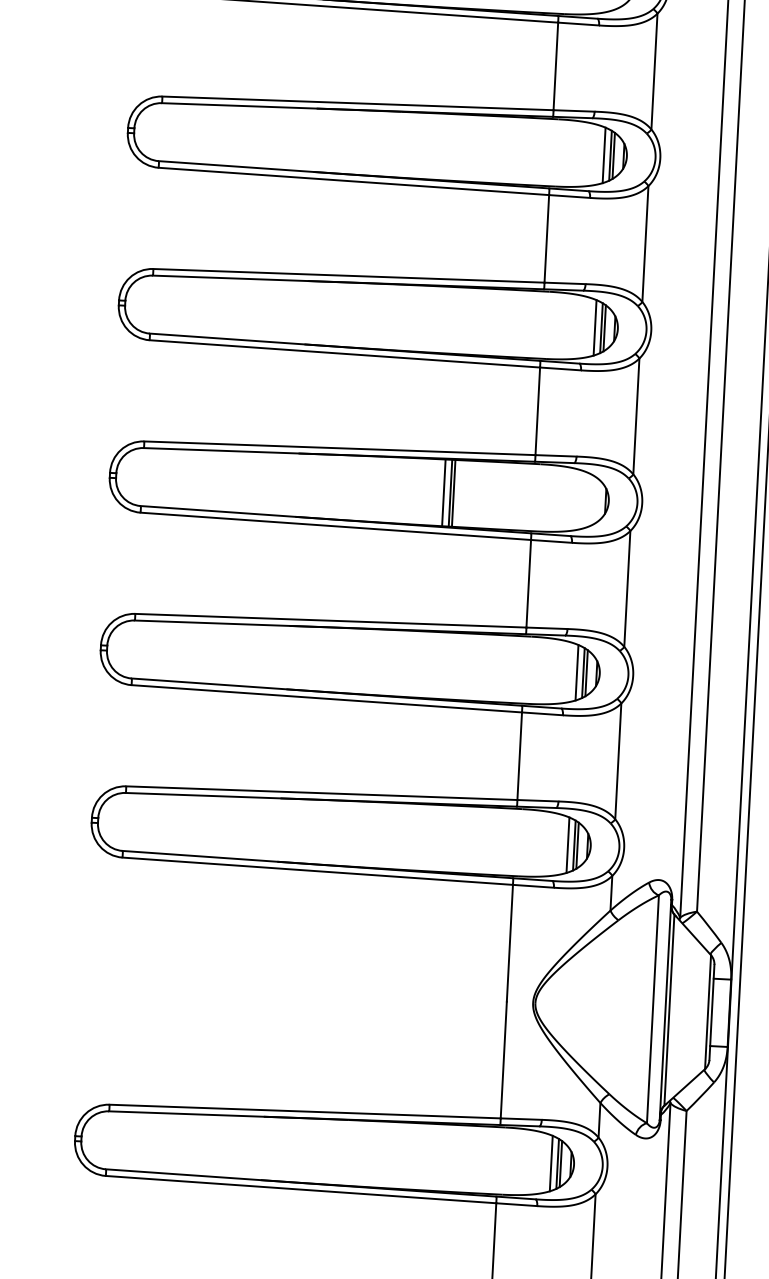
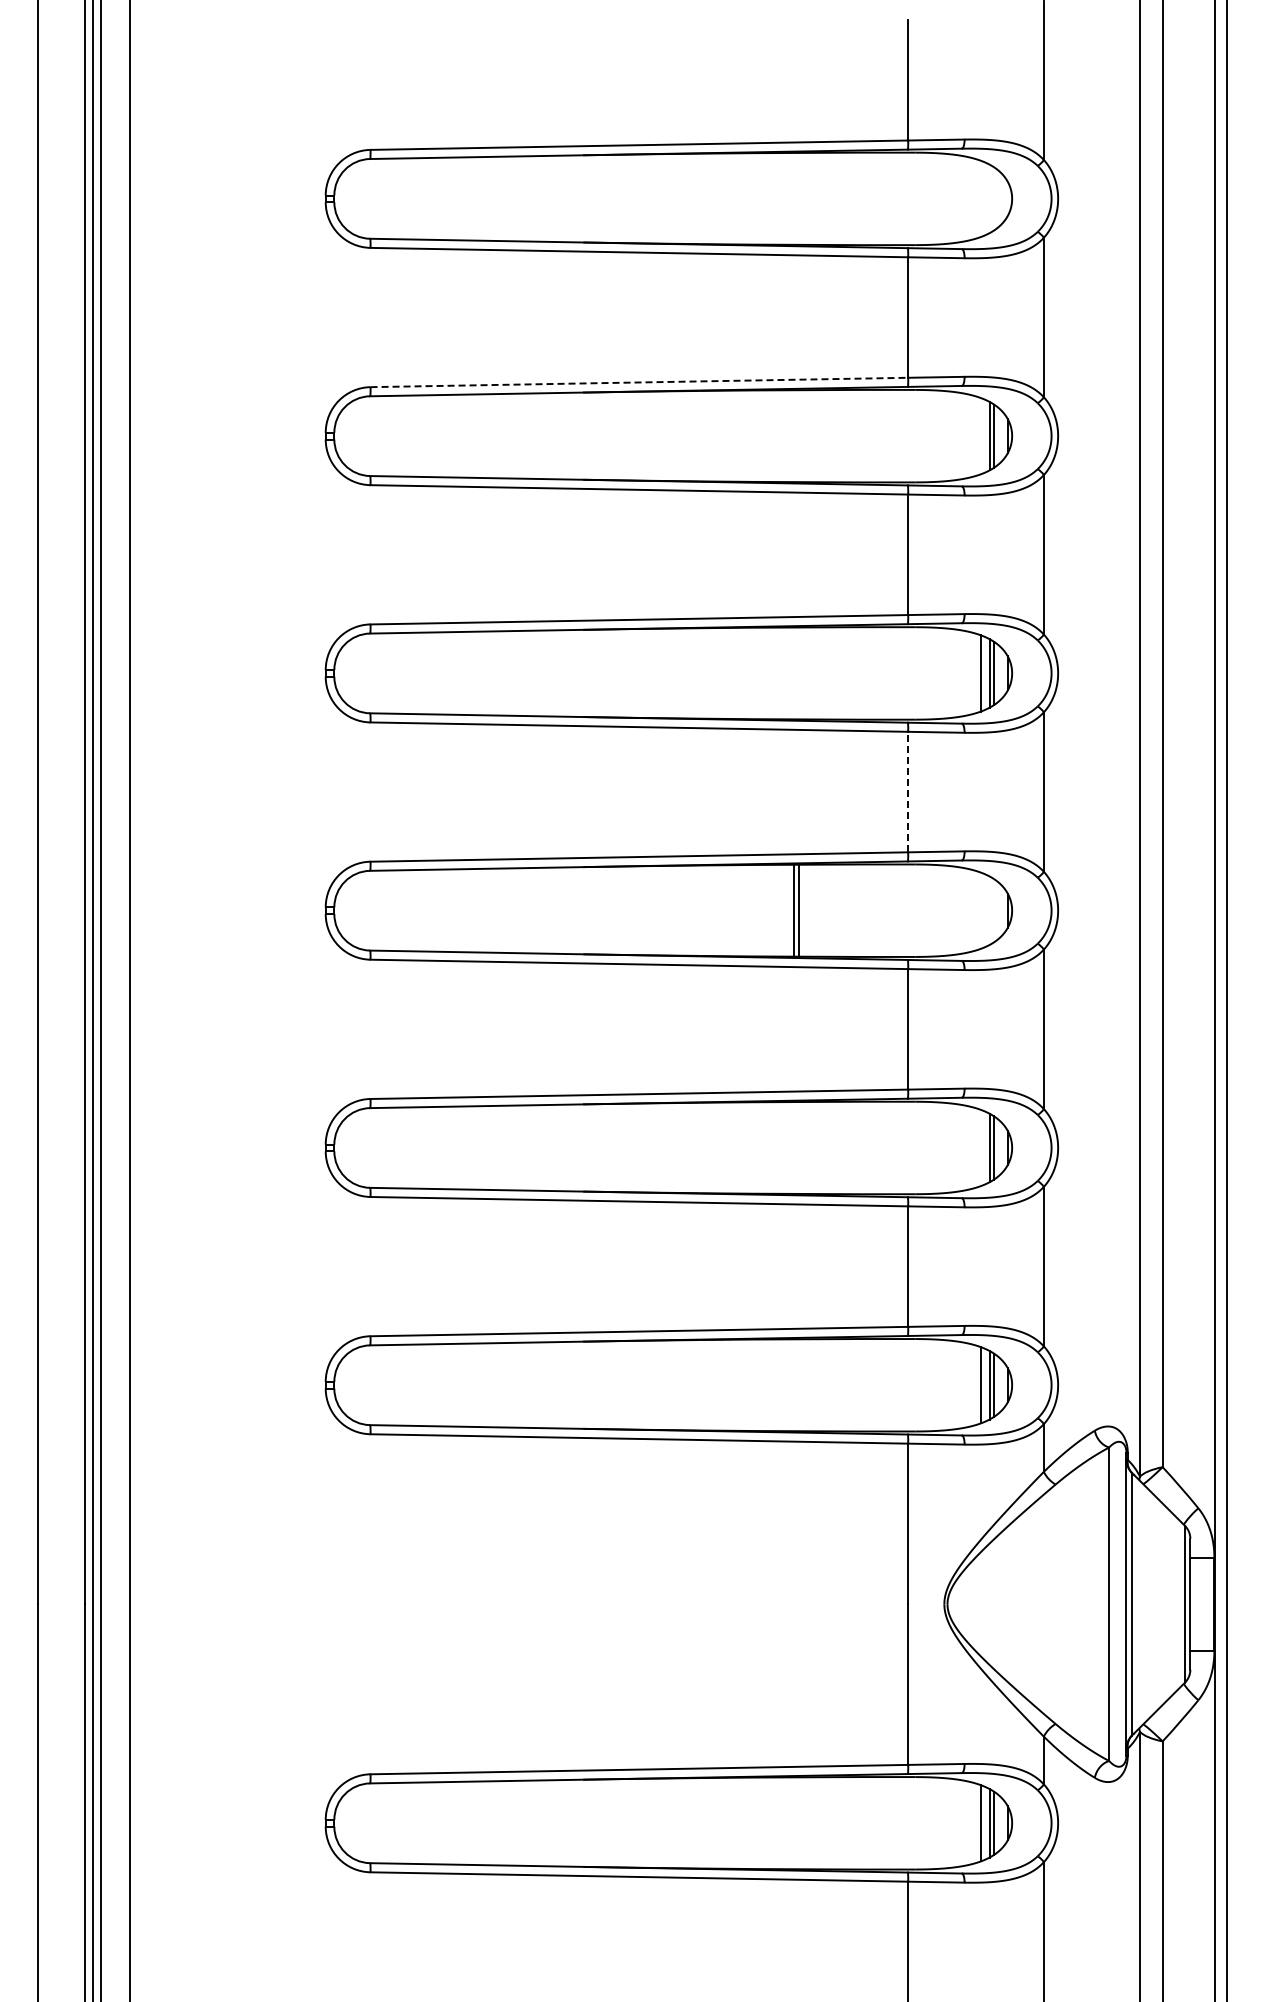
line: (358, 103) -> (639, 382), solid -> dashed
line: (603, 154) -> (980, 435), removed
line: (538, 410) -> (908, 791), solid -> dashed
line: (444, 492) -> (785, 910), removed
line: (576, 672) -> (980, 1147), removed

